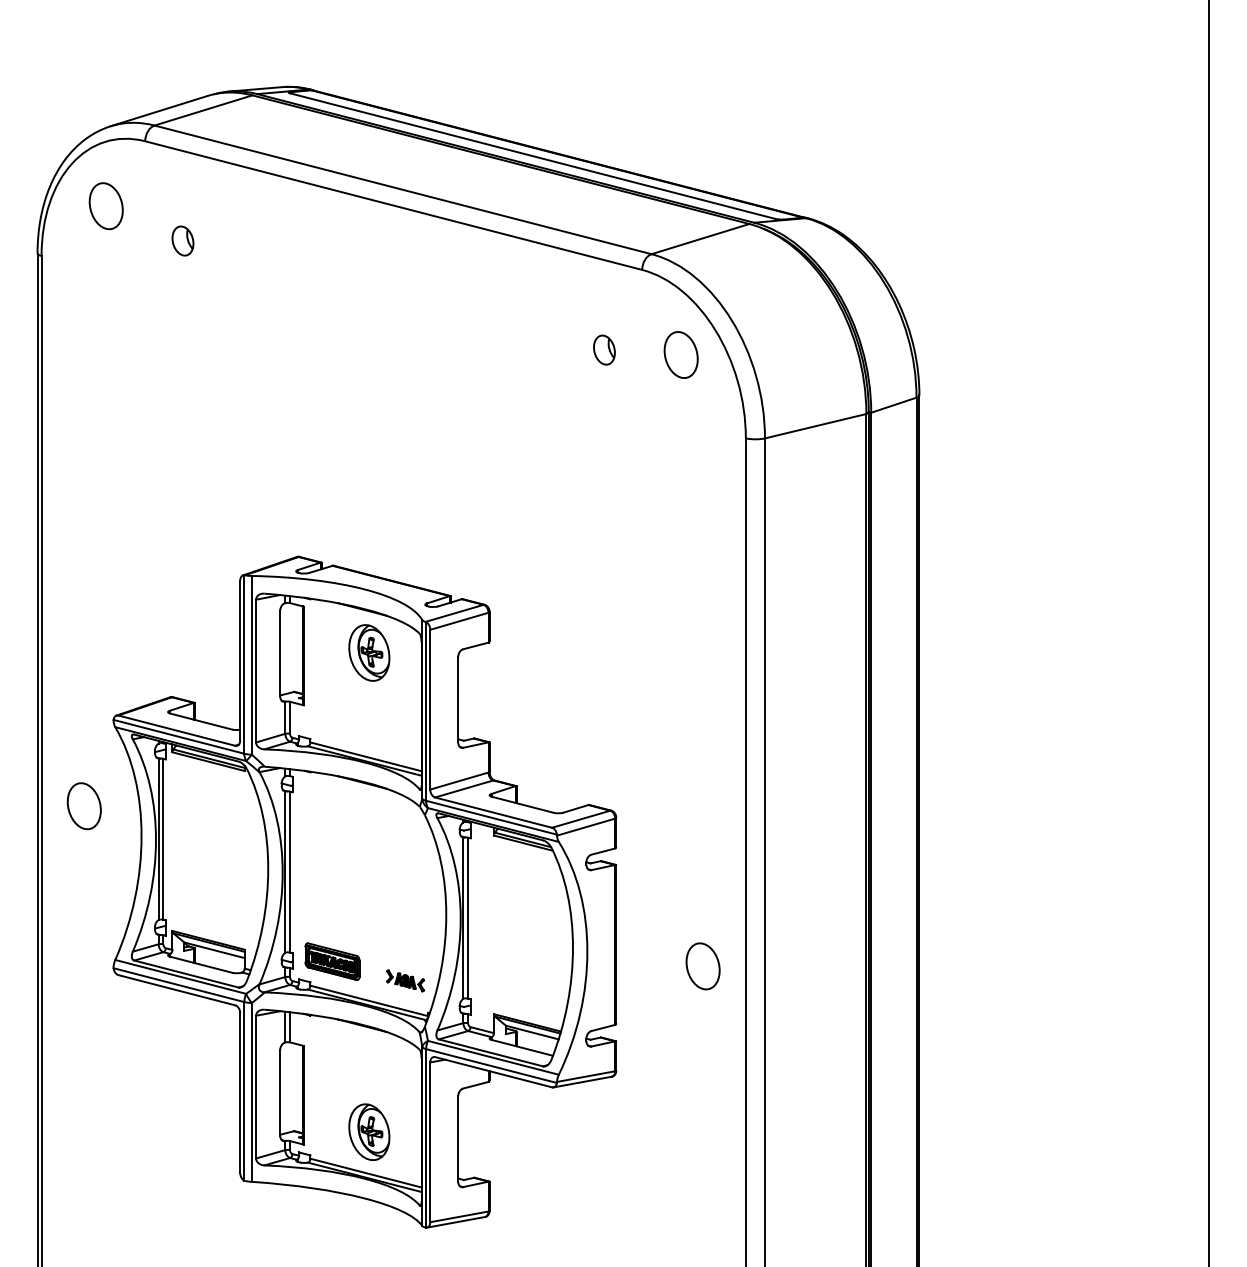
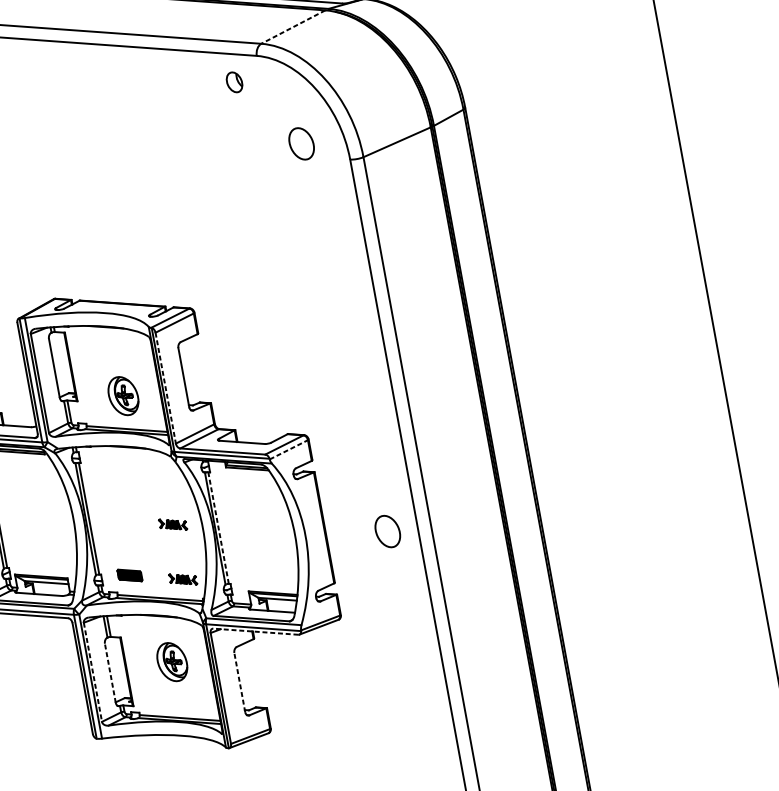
line: (700, 239) -> (293, 27), solid -> dashed
part: (604, 349) -> (234, 81), moved
part: (680, 354) -> (301, 143), moved
part: (369, 652) -> (123, 395), moved
line: (430, 709) -> (165, 387), solid -> dashed
line: (586, 827) -> (289, 450), solid -> dashed
part: (405, 901) -> (172, 524), added
line: (468, 917) -> (218, 527), solid -> dashed
part: (332, 961) -> (129, 575), size x0.6
line: (493, 1072) -> (255, 631), solid -> dashed
line: (256, 1087) -> (93, 672), solid -> dashed
line: (280, 1092) -> (110, 672), solid -> dashed
part: (369, 1131) -> (172, 661), moved
line: (458, 1139) -> (240, 682), solid -> dashed

